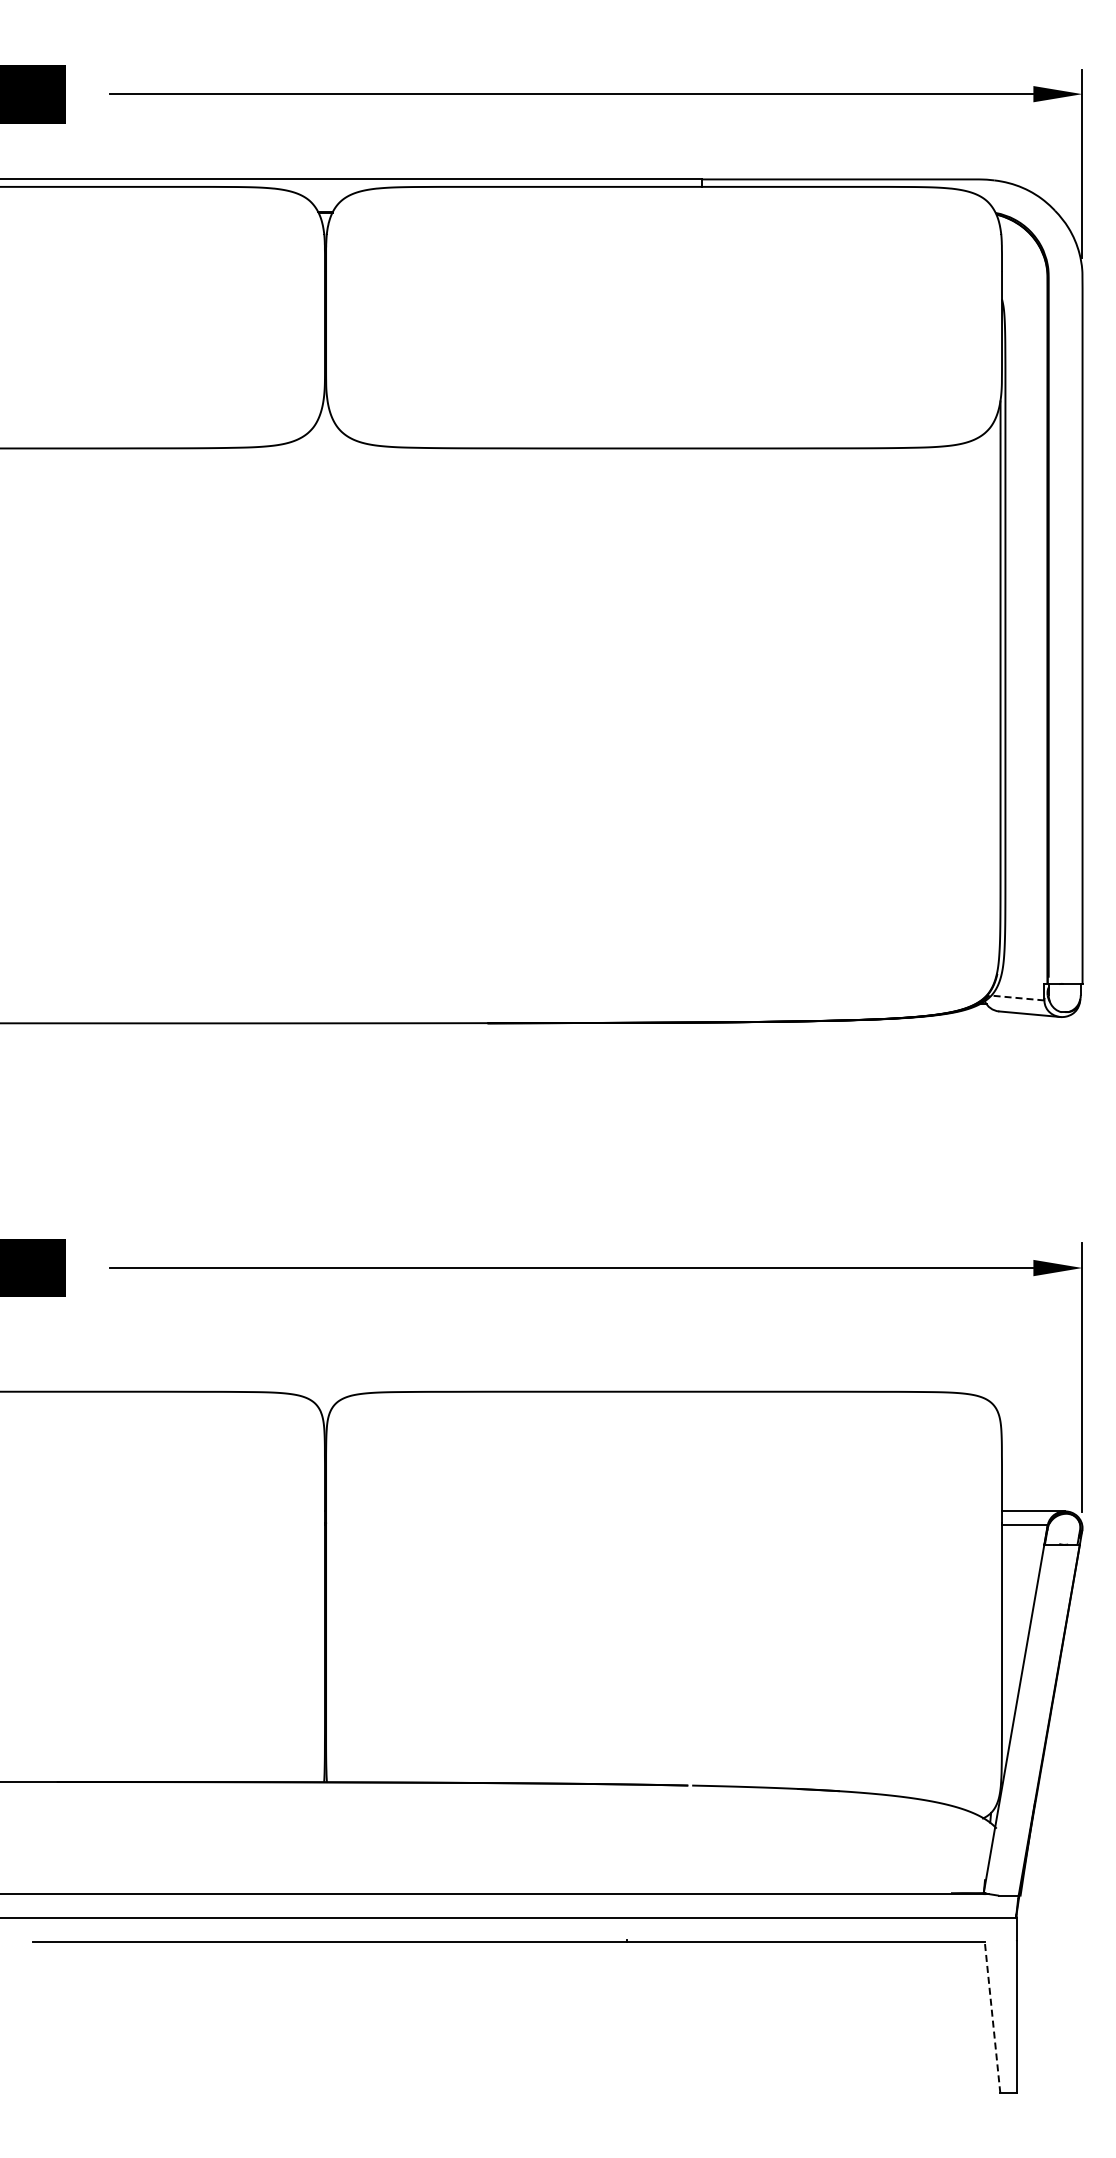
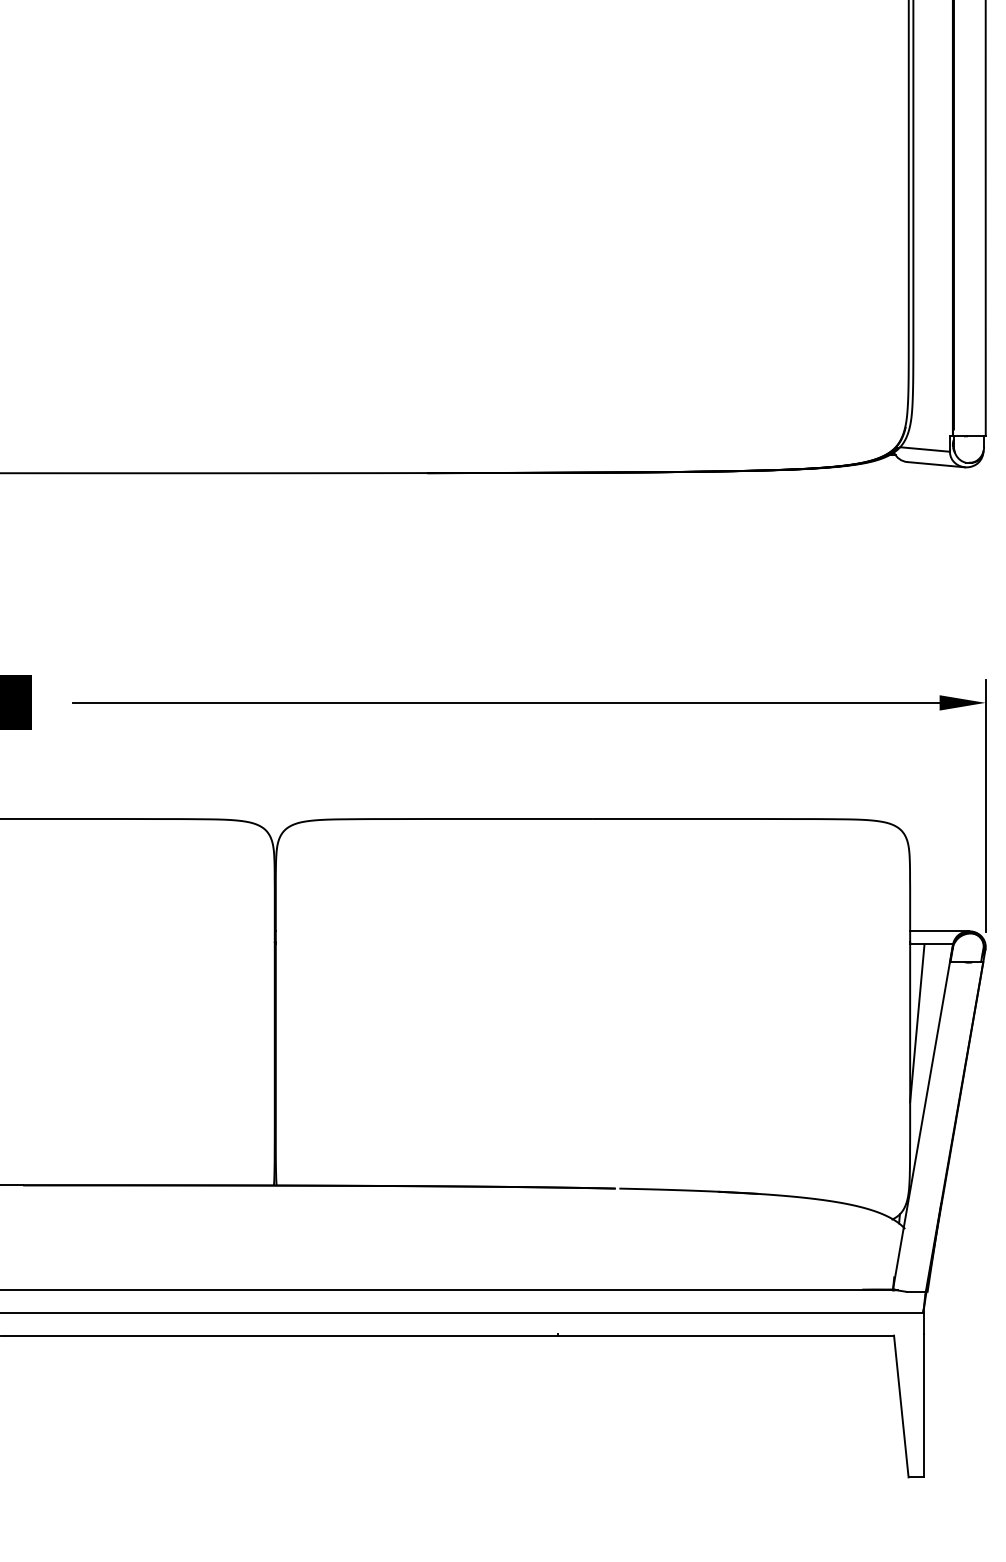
line: (1017, 998) -> (924, 449), dashed -> solid
line: (1009, 1609) -> (917, 1023), added
line: (992, 2017) -> (901, 1406), dashed -> solid

